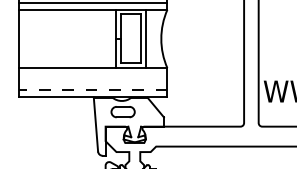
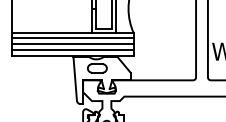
line: (92, 75) -> (72, 38), added
line: (92, 82) -> (72, 44), added
line: (92, 89) -> (72, 50), dashed -> solid

